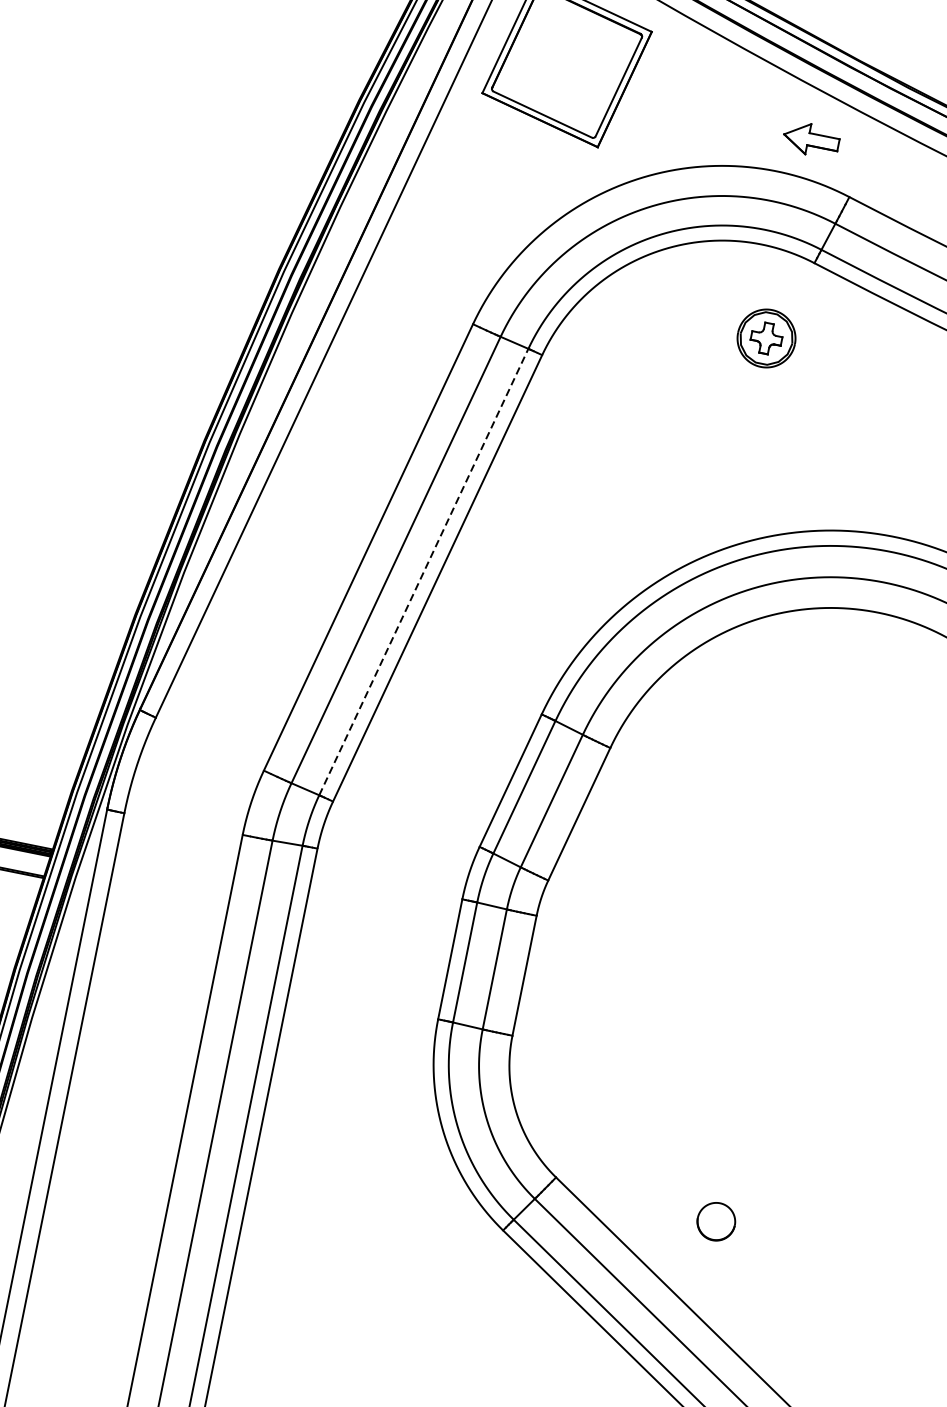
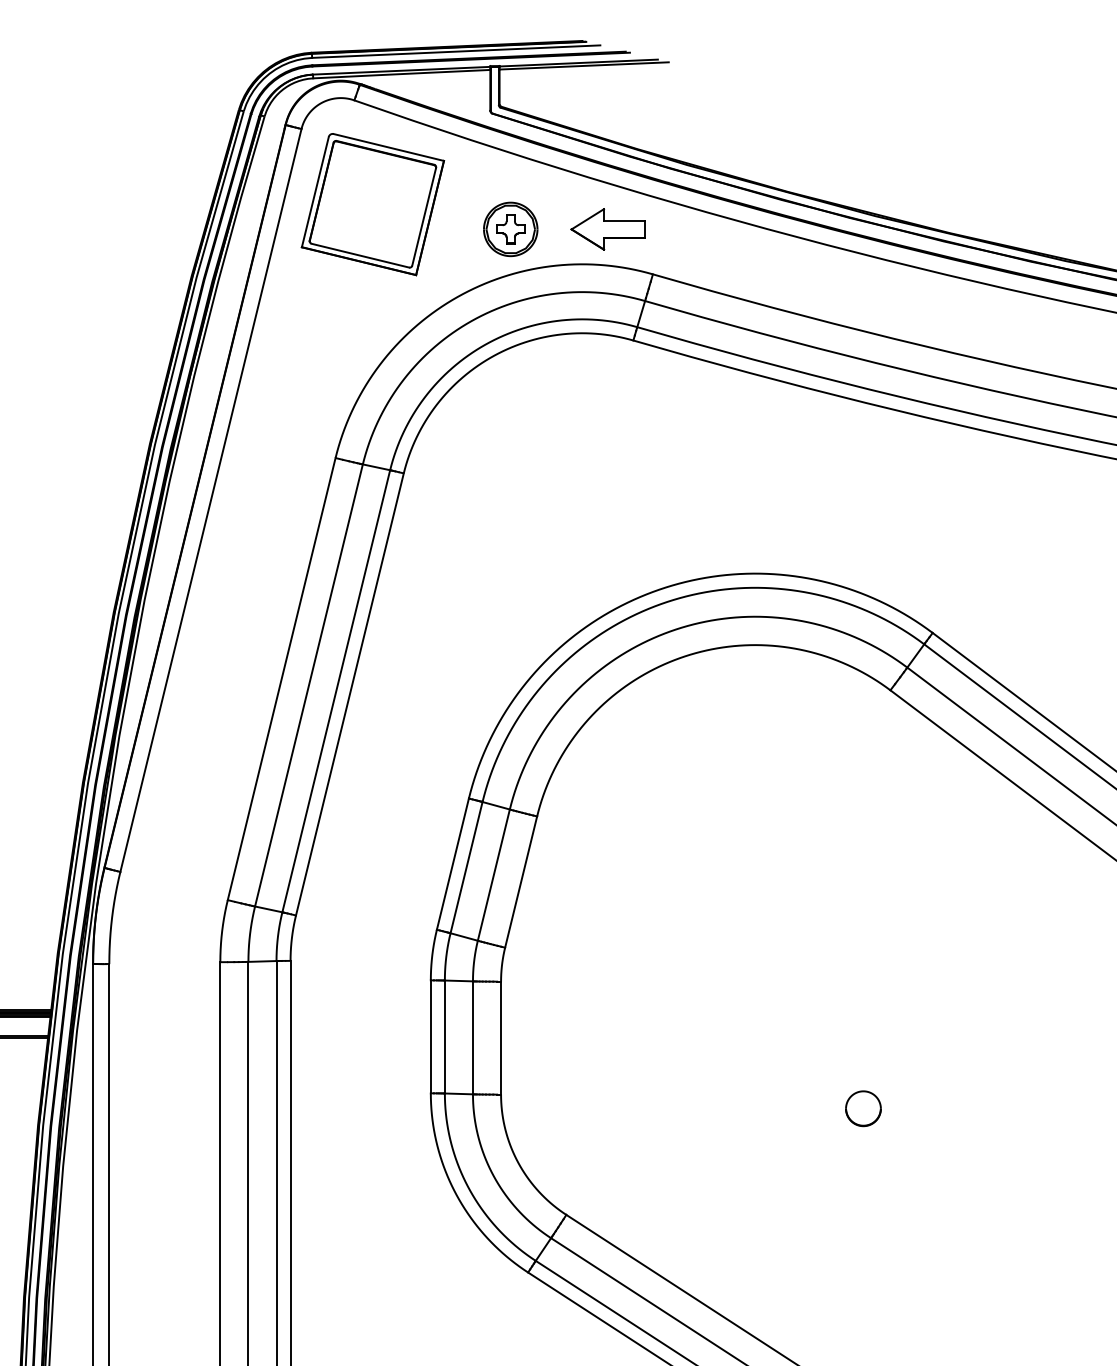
part: (810, 139) -> (607, 229), size x1.43
part: (766, 338) -> (510, 229), moved
line: (424, 572) -> (336, 691), dashed -> solid
part: (716, 1221) -> (863, 1108), moved

